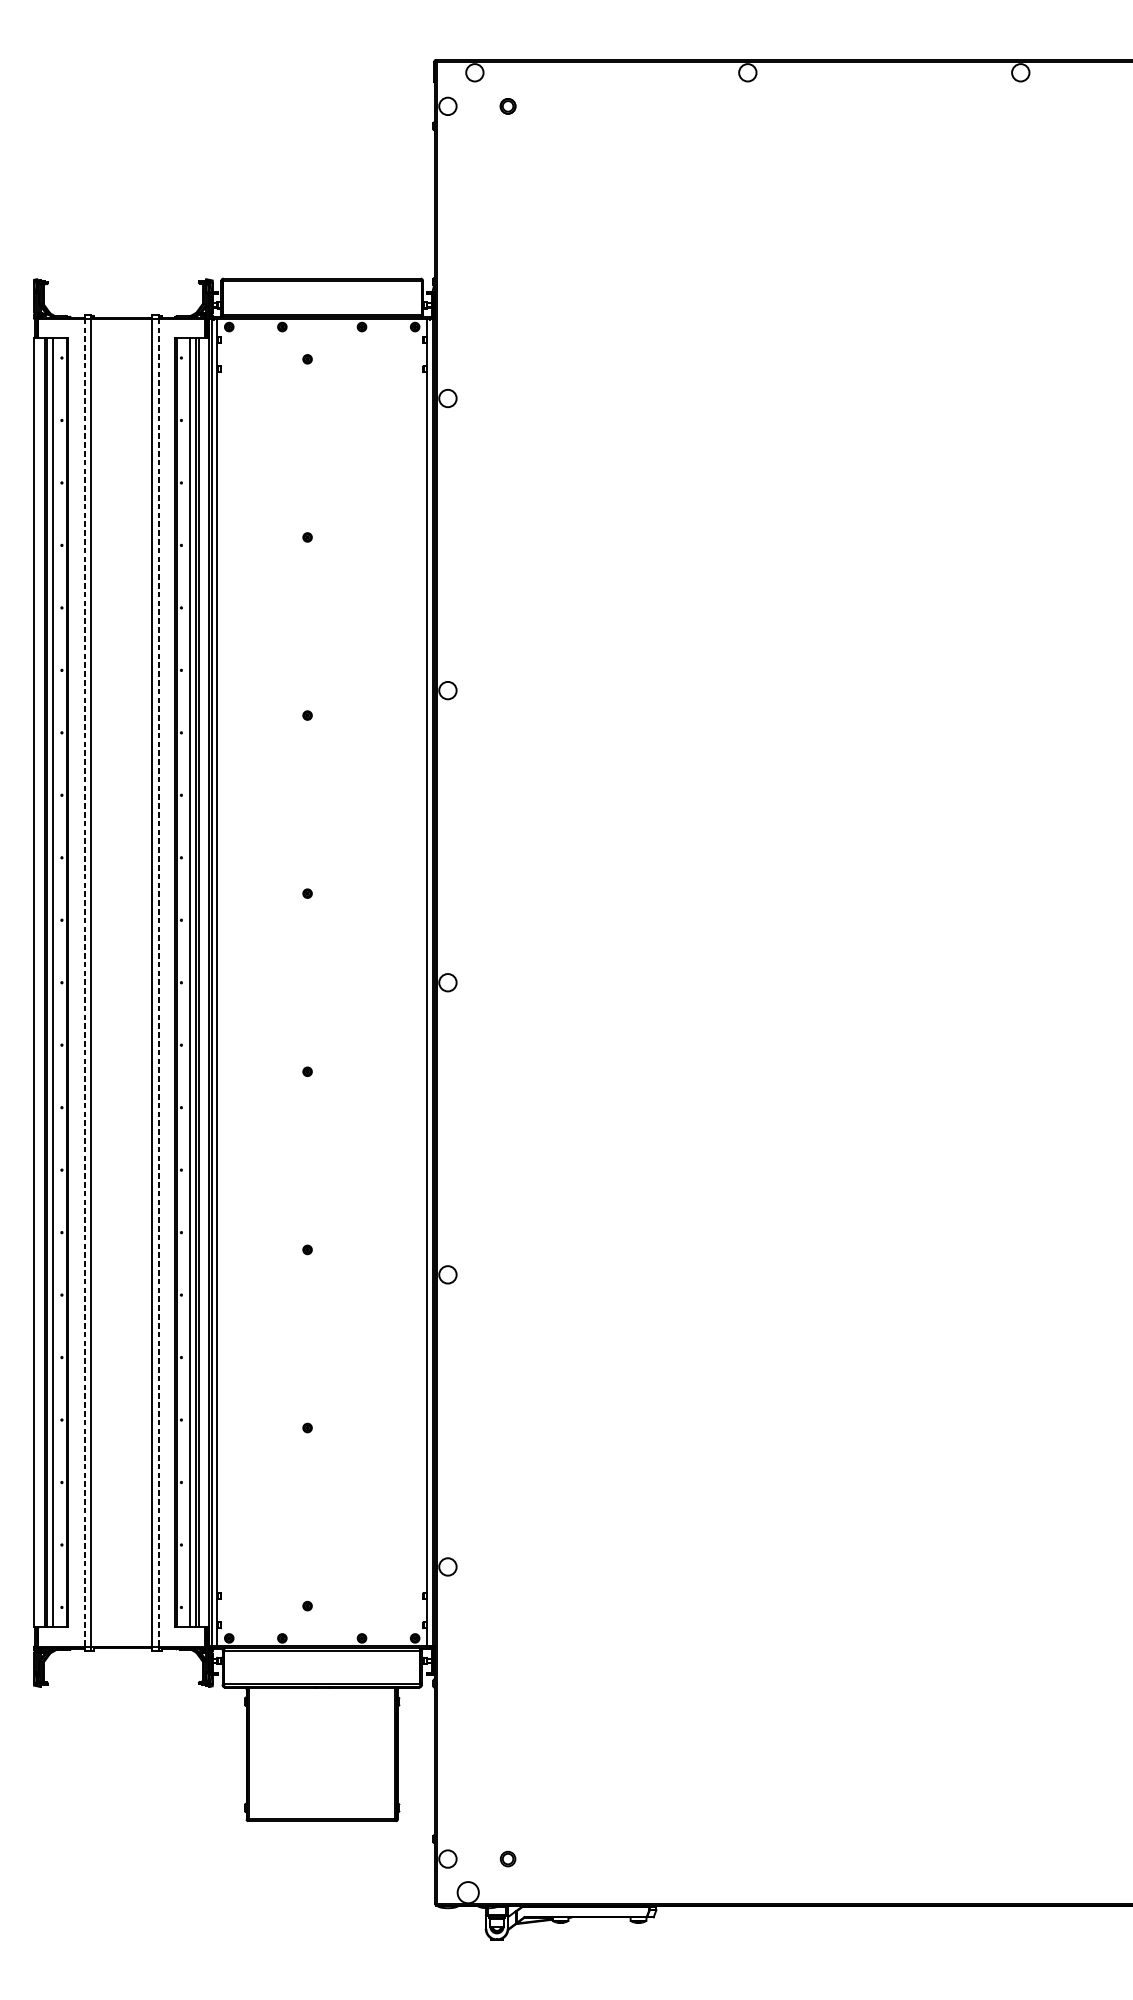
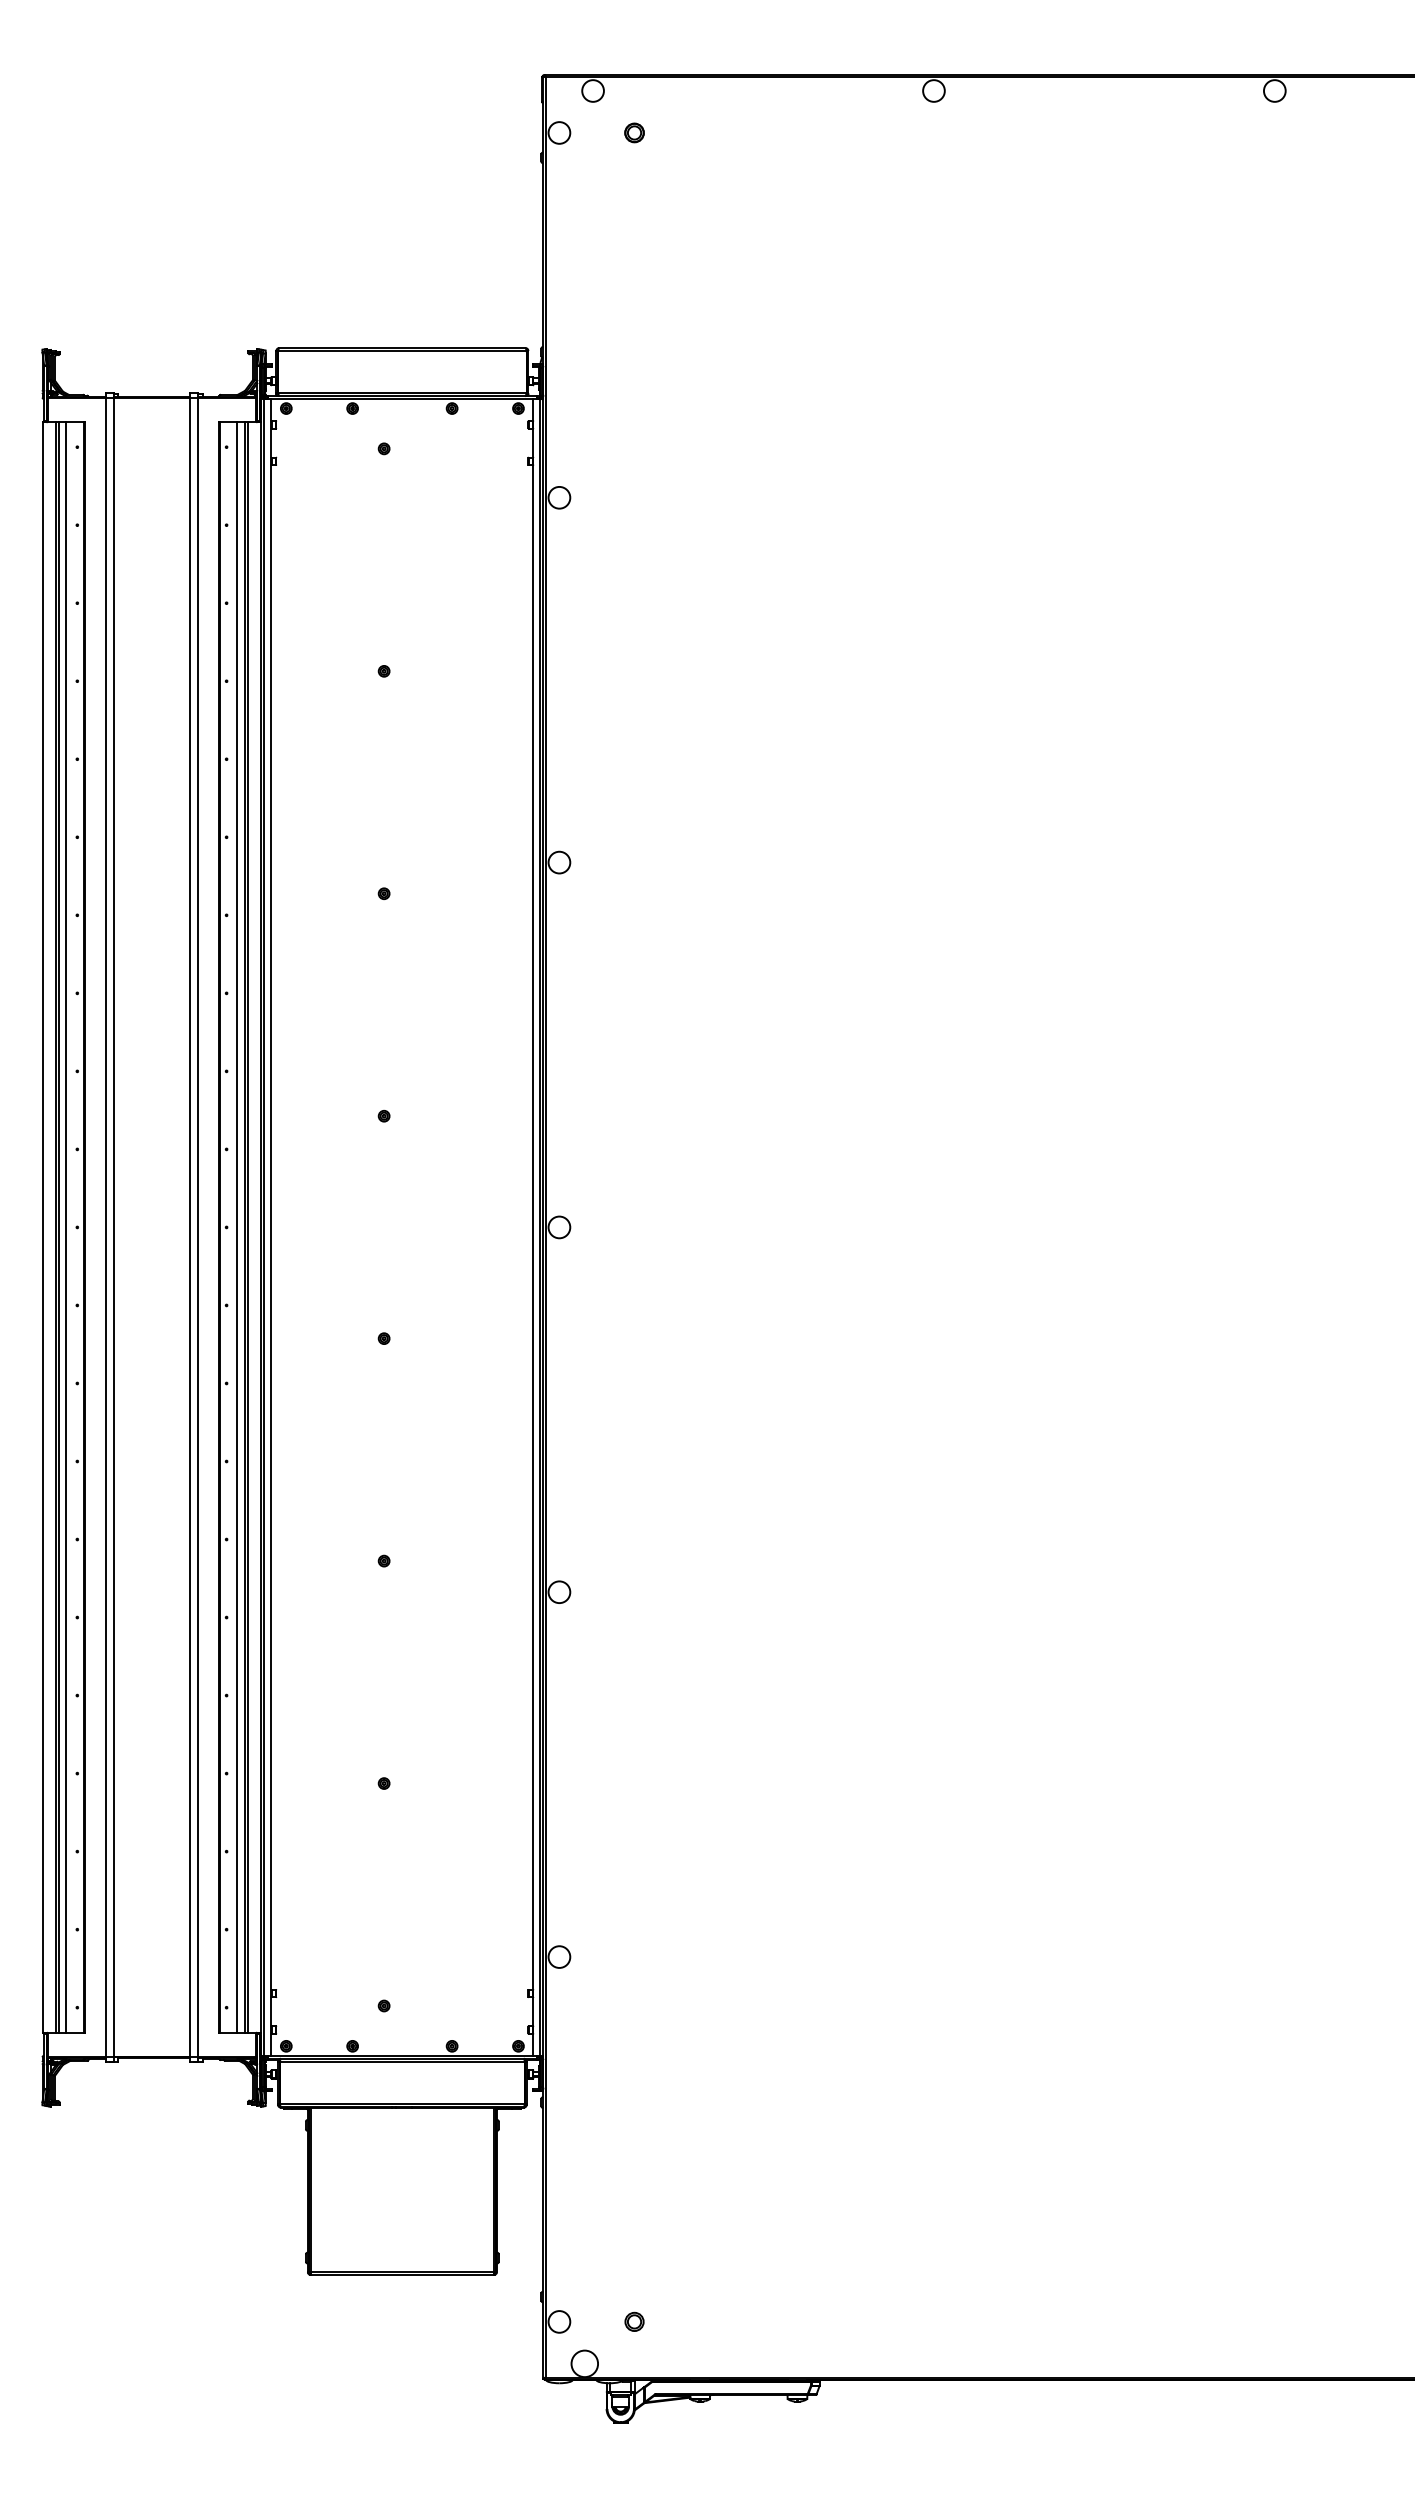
line: (84, 982) -> (105, 1227), dashed -> solid
line: (158, 982) -> (198, 1227), dashed -> solid

